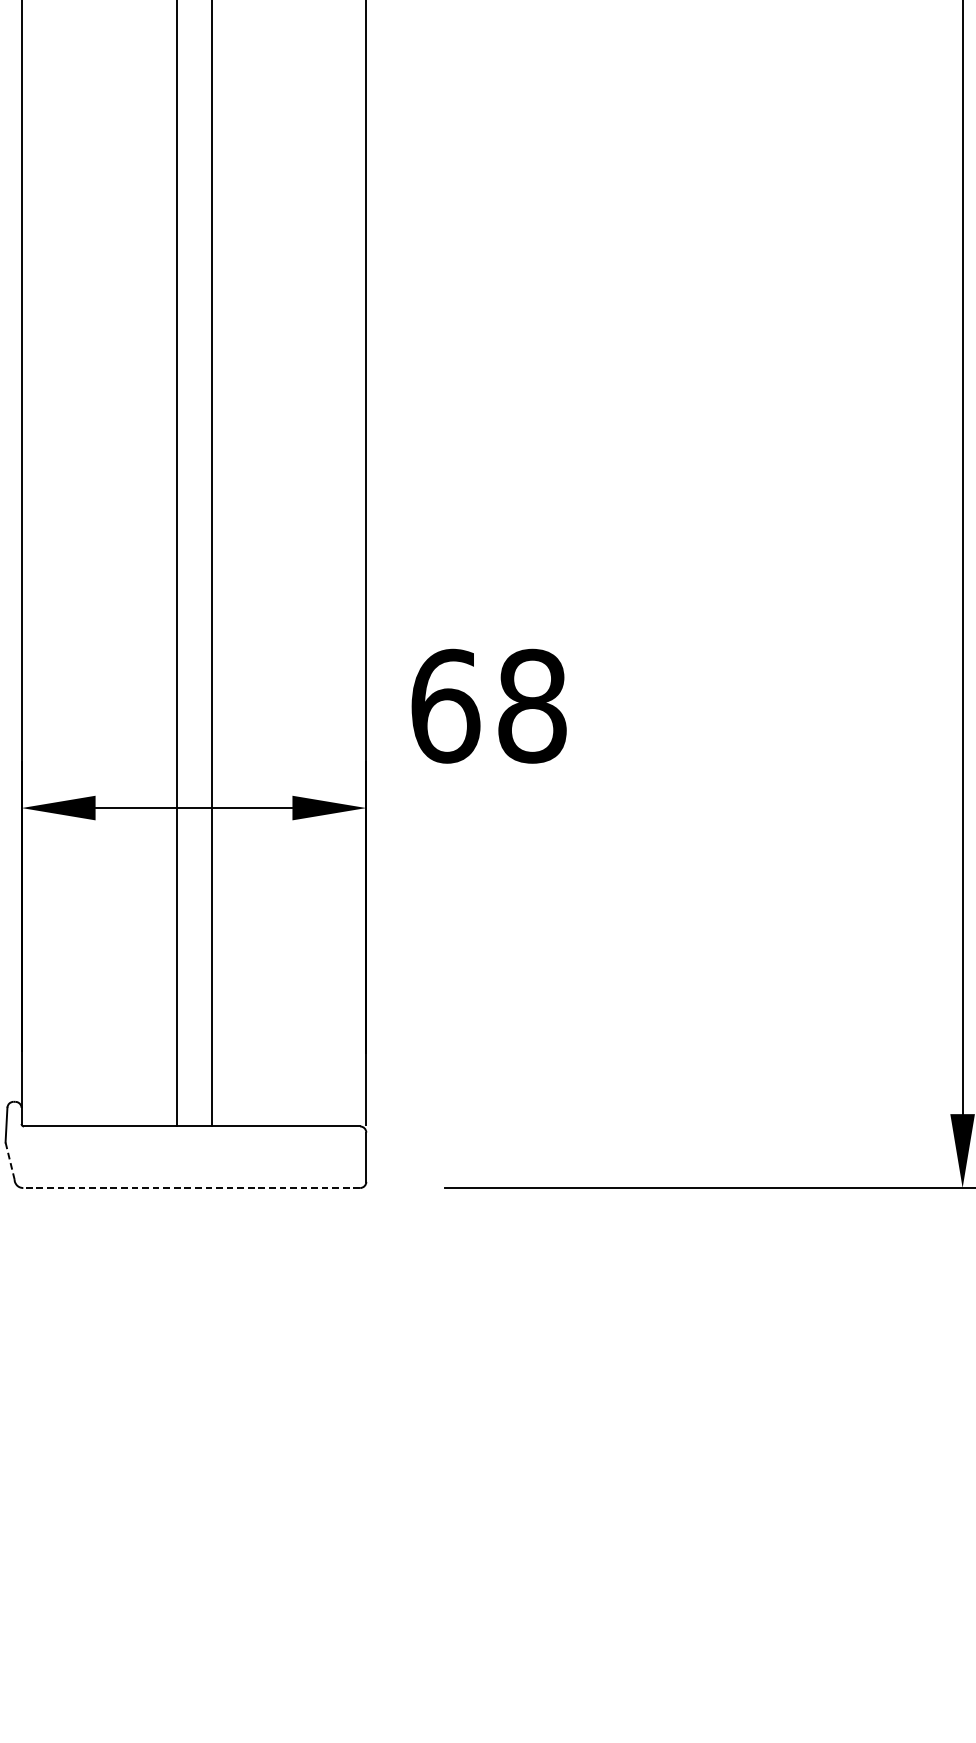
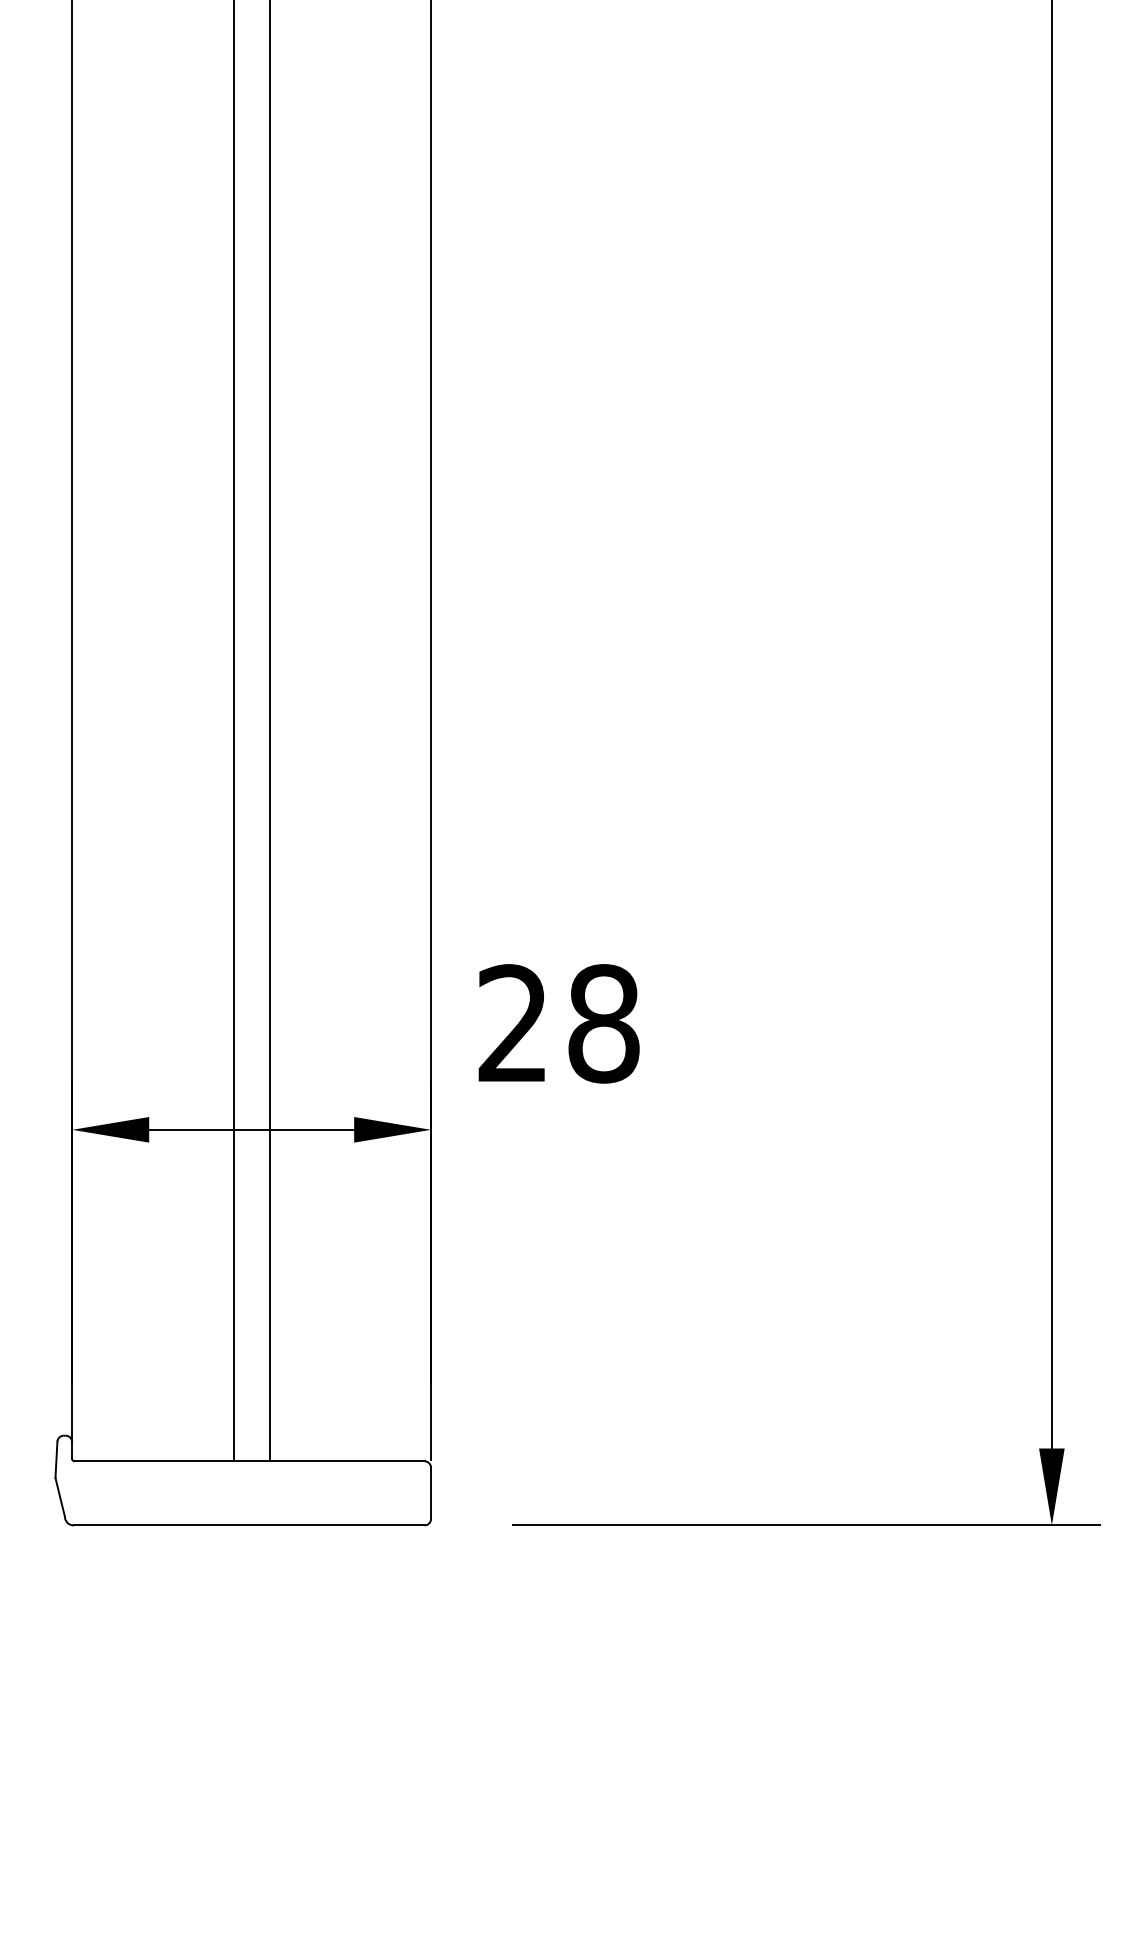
text: (445, 705) -> (513, 1023), 68 -> 28
line: (10, 1161) -> (60, 1497), dashed -> solid
line: (190, 1188) -> (248, 1525), dashed -> solid

